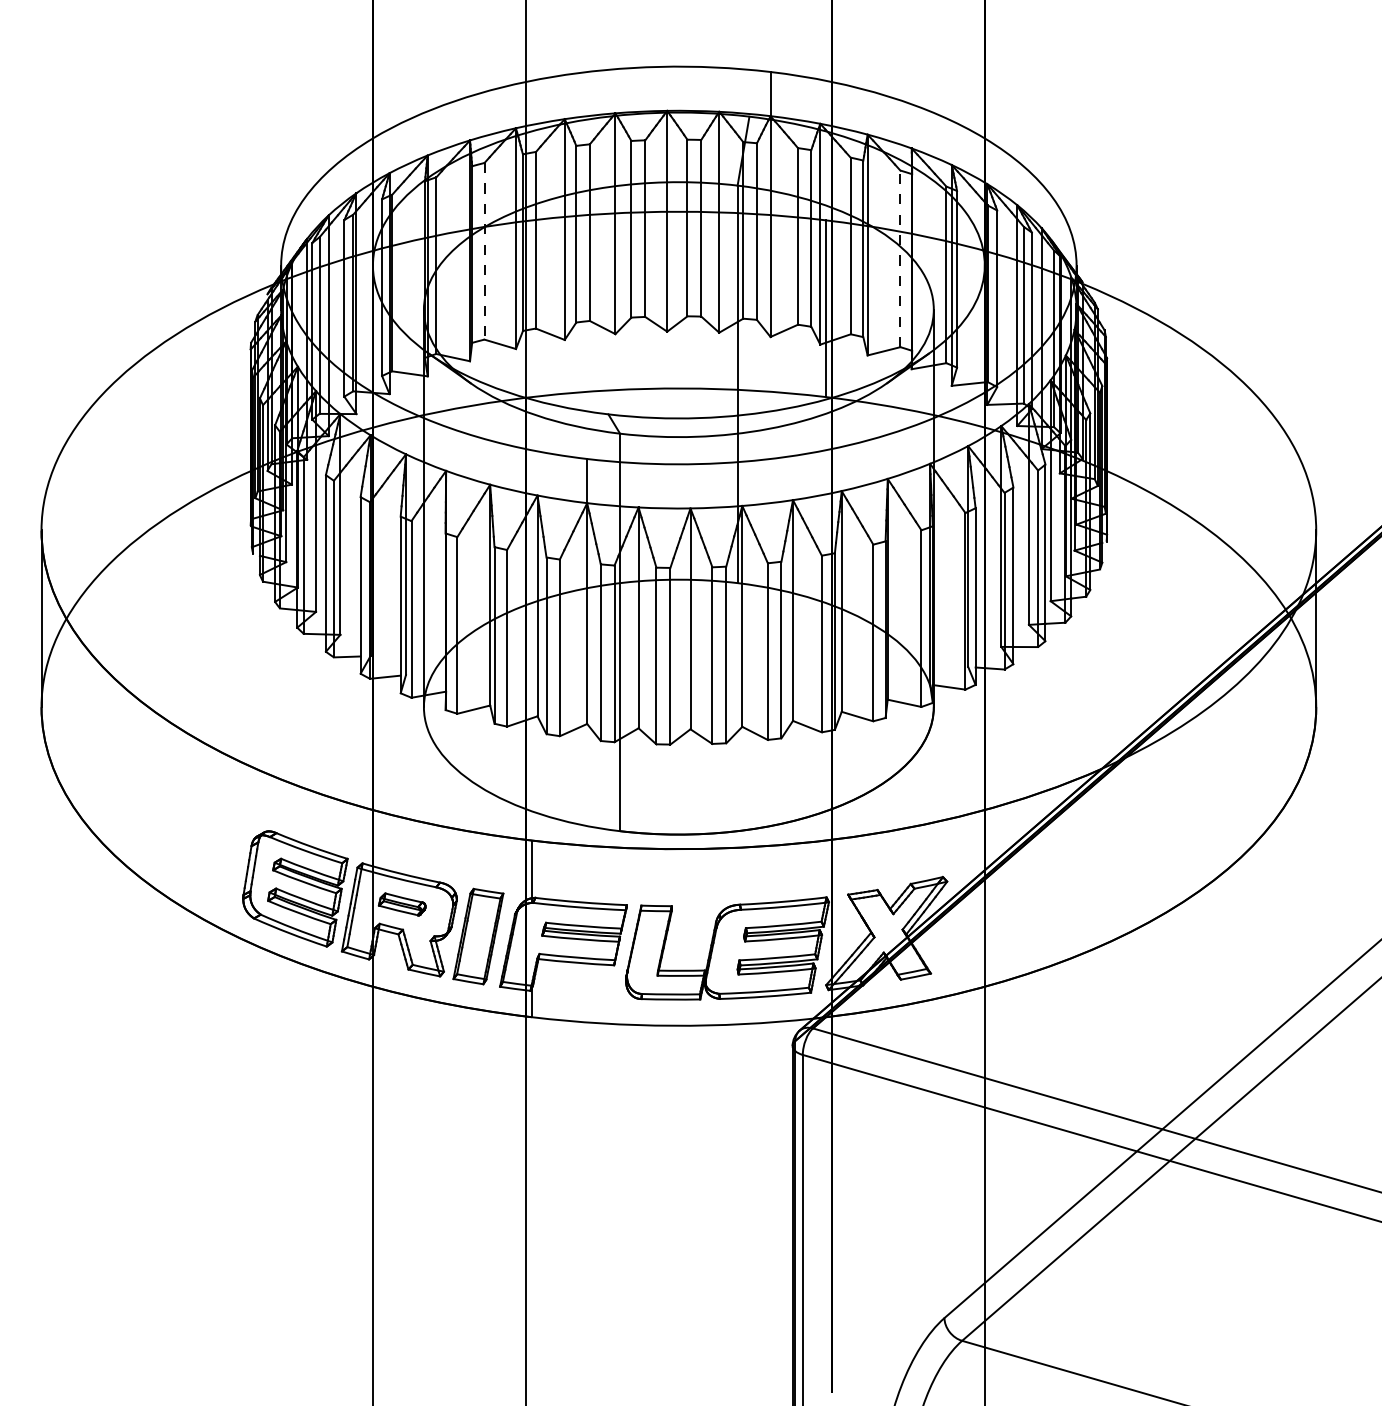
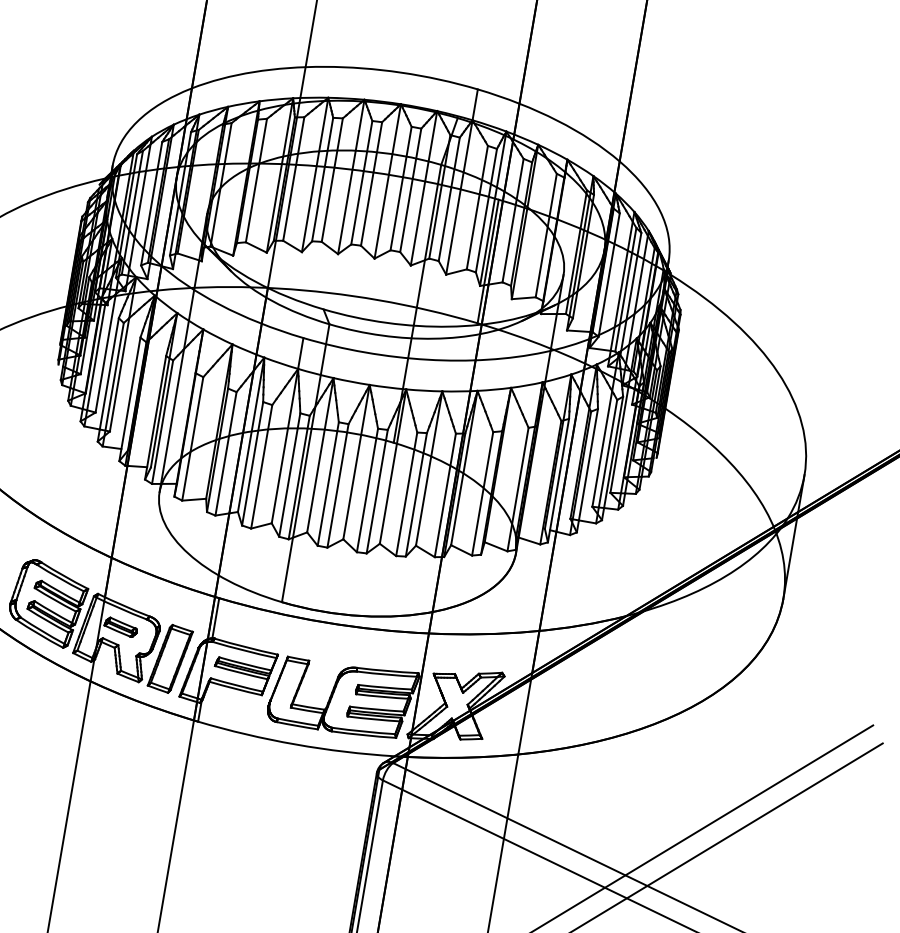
line: (484, 251) -> (256, 180), dashed -> solid
line: (900, 258) -> (546, 235), dashed -> solid

